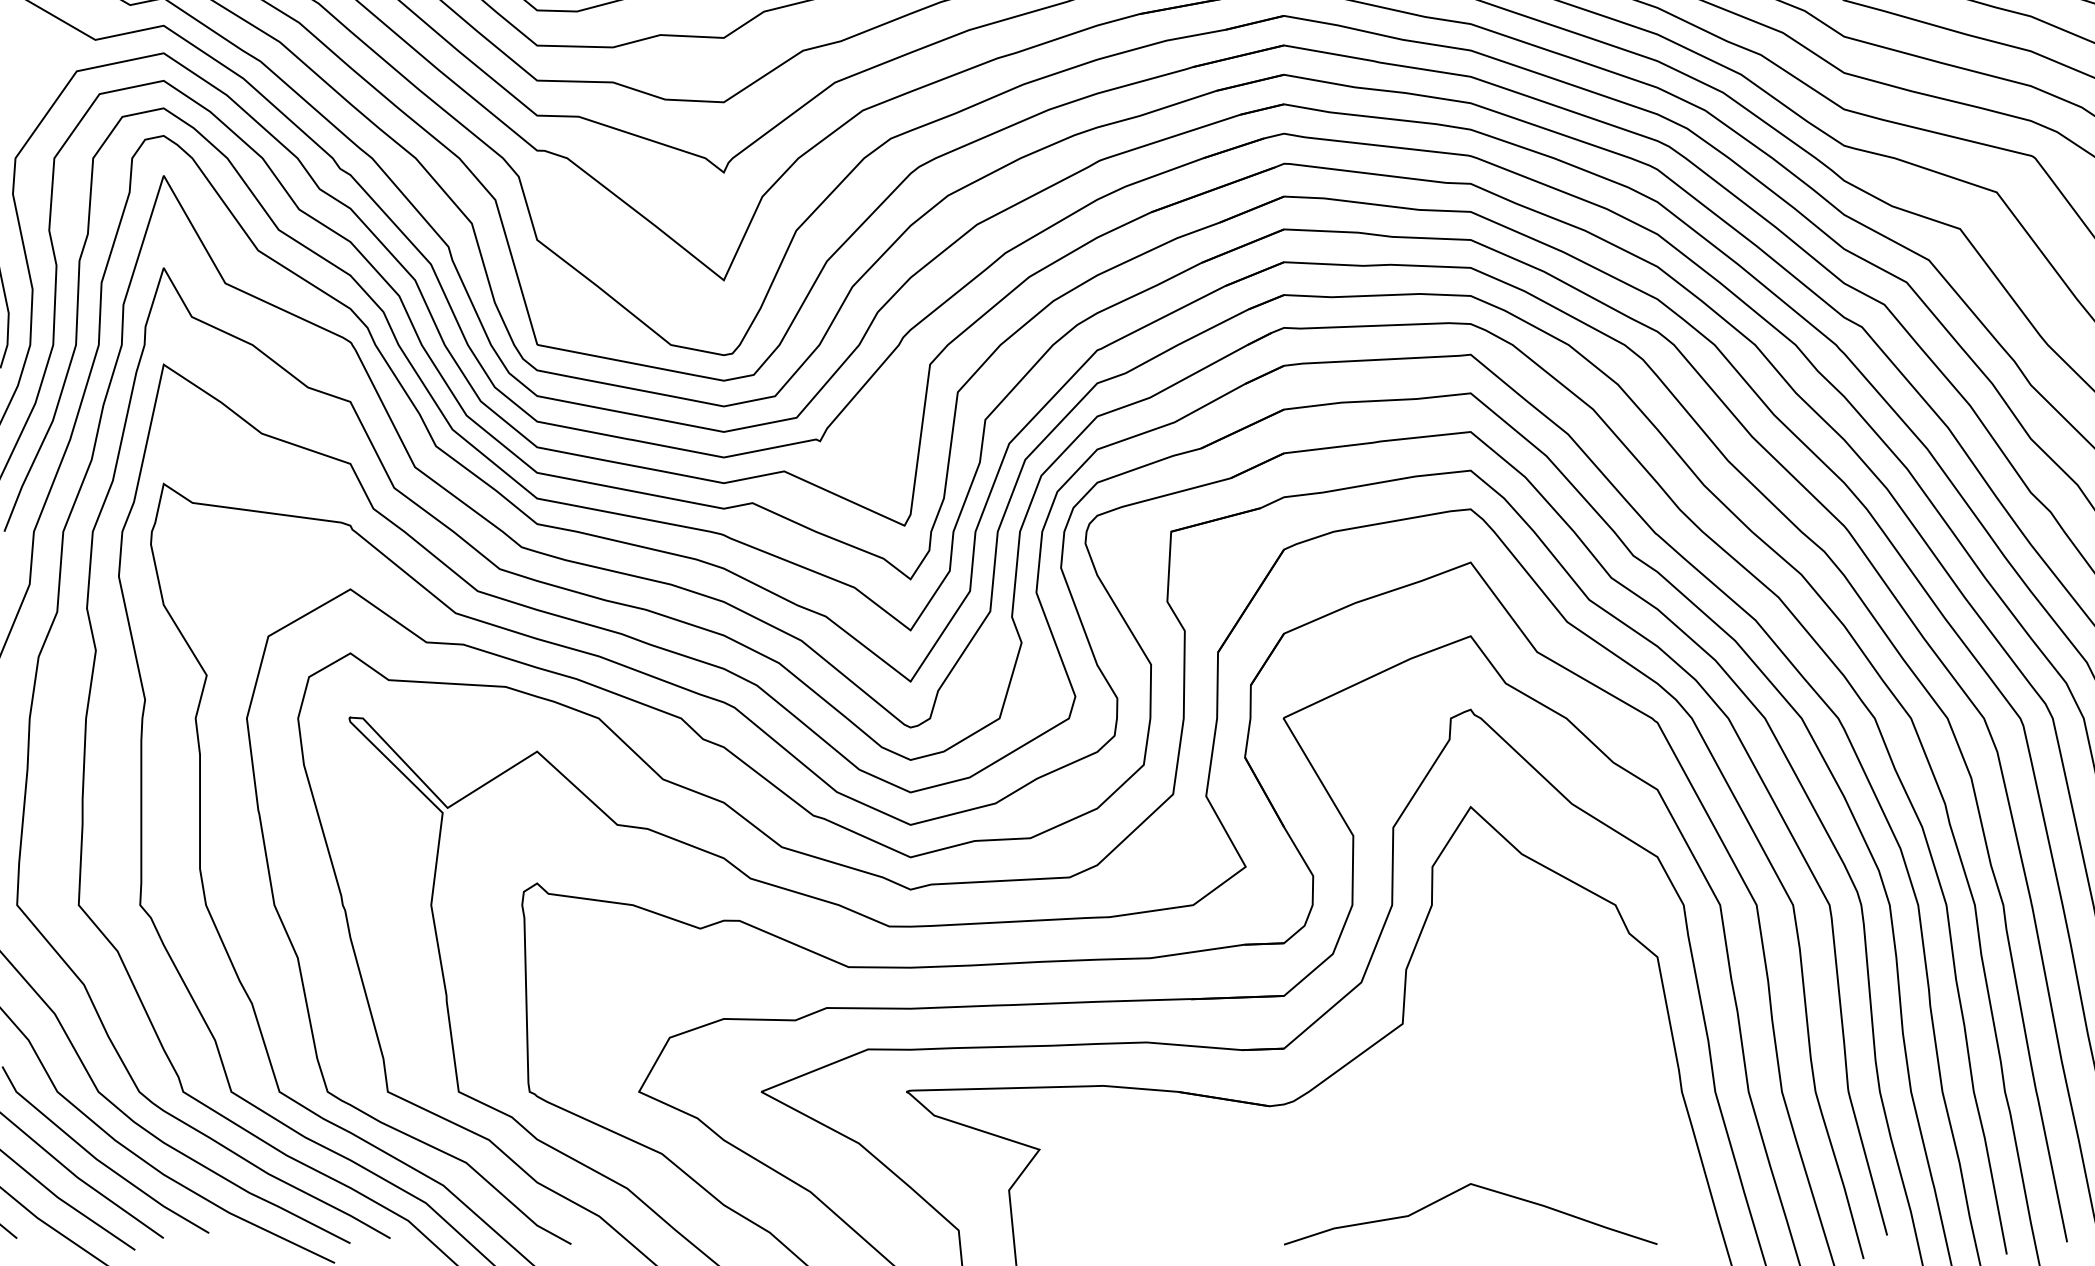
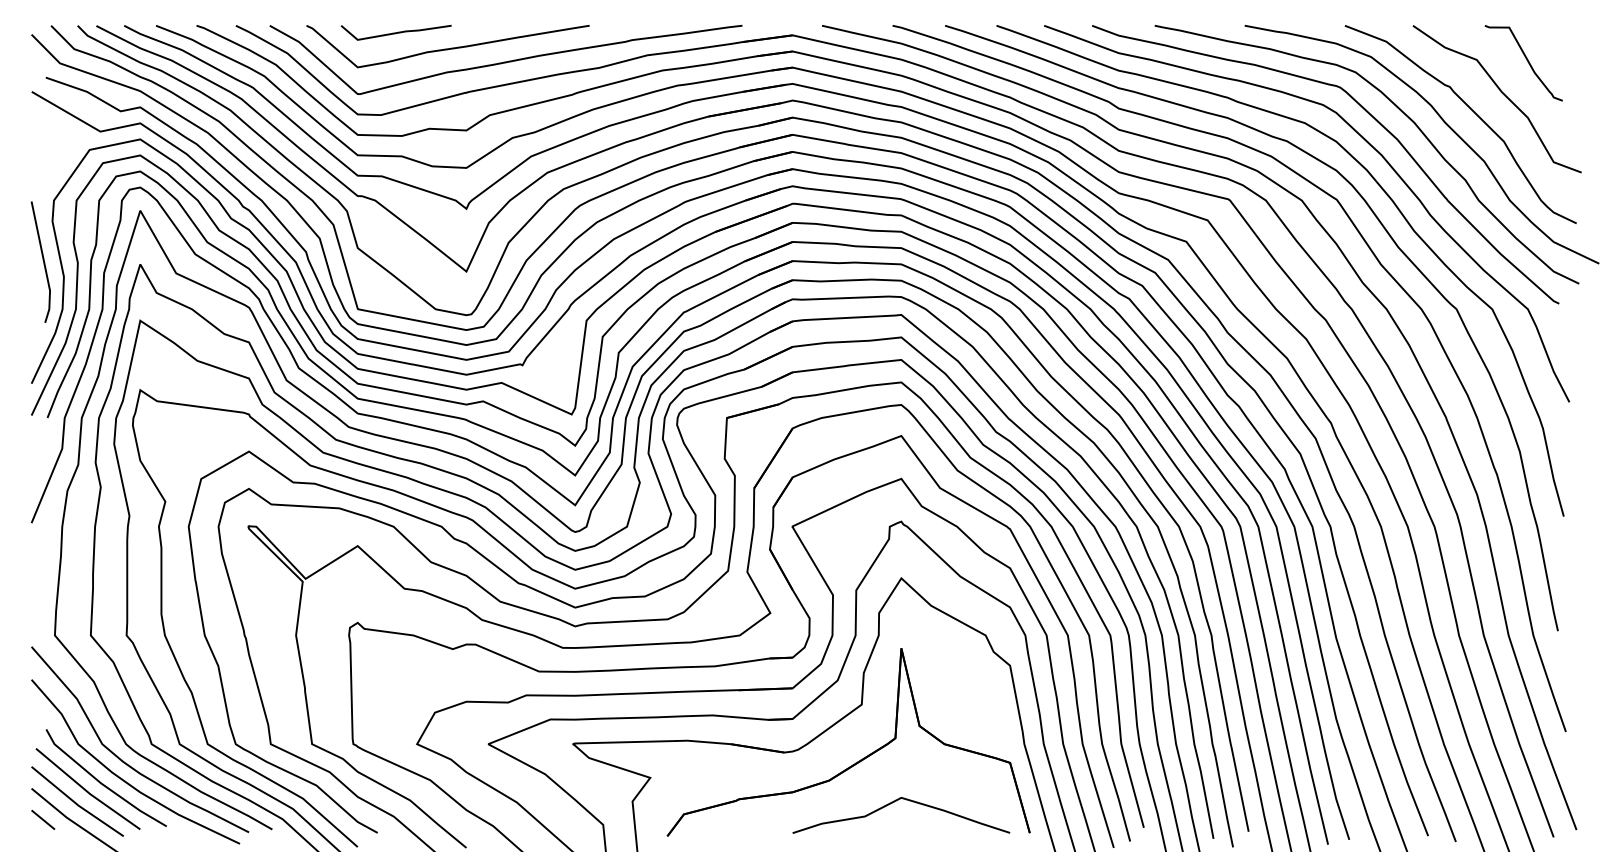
part: (1400, 1118) -> (860, 759), added

